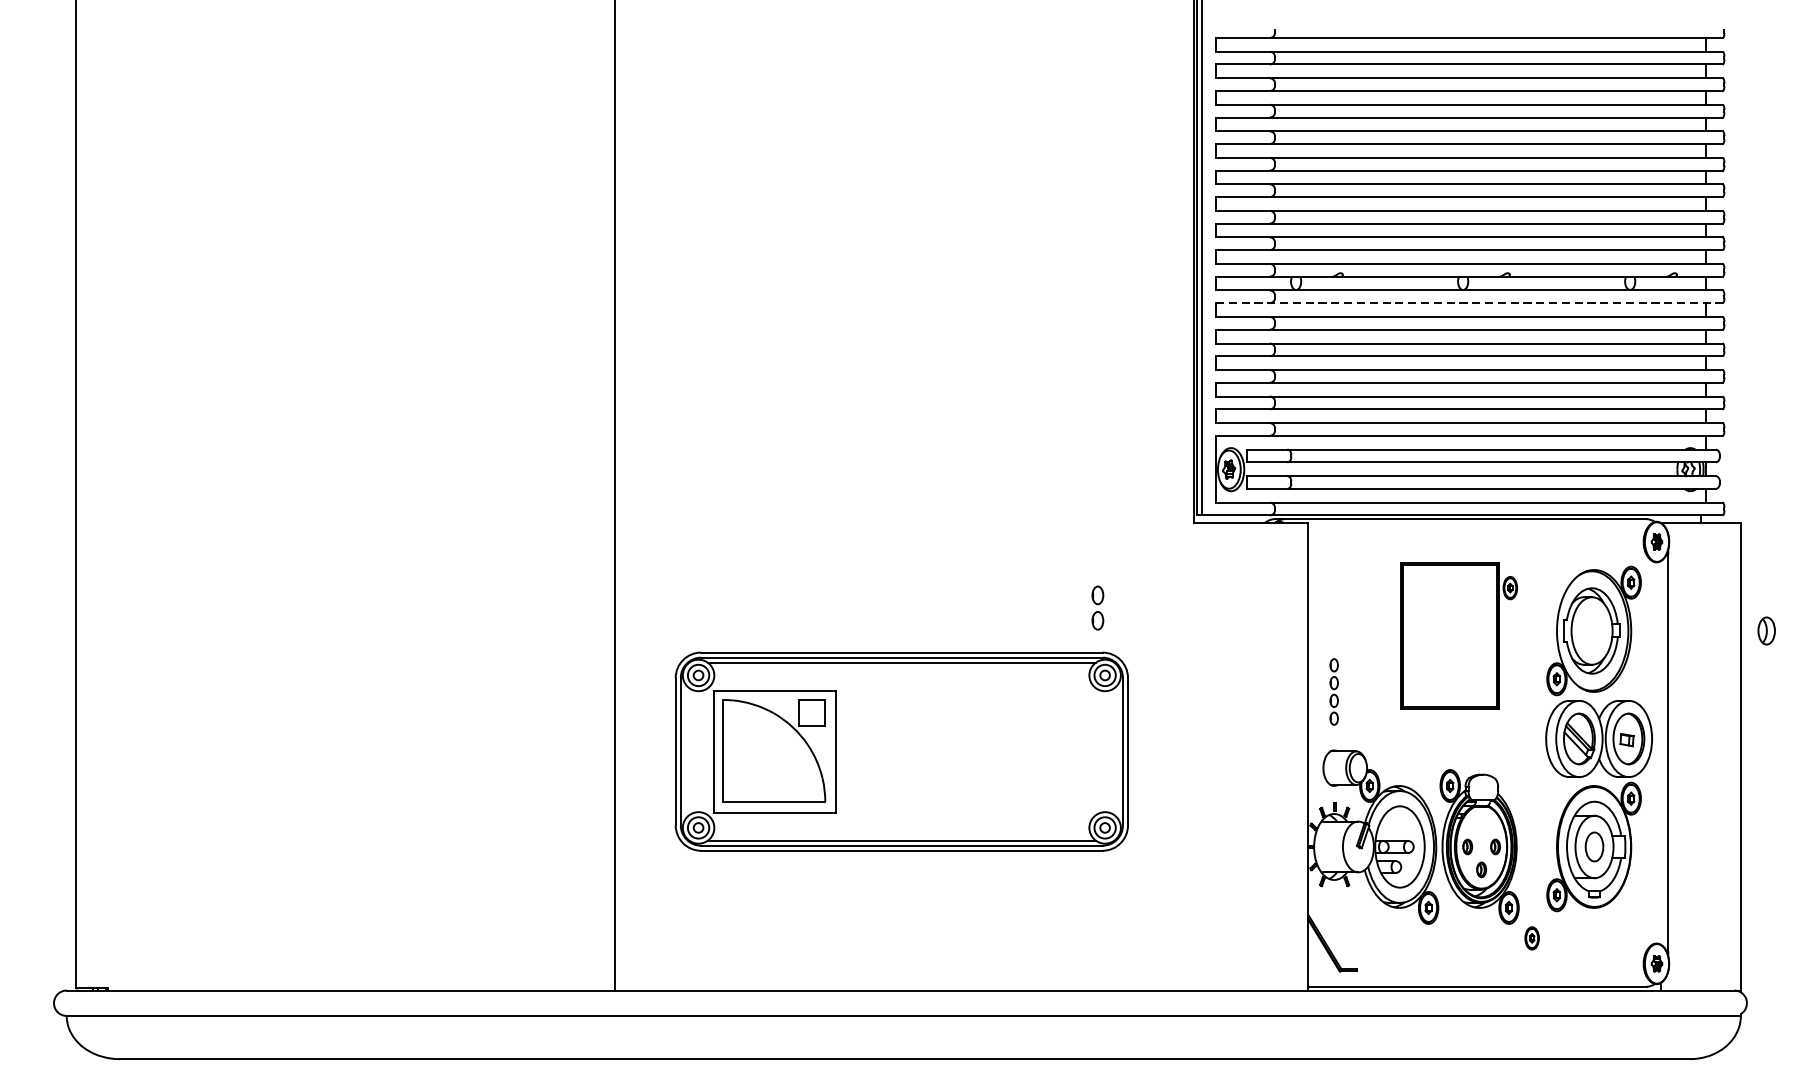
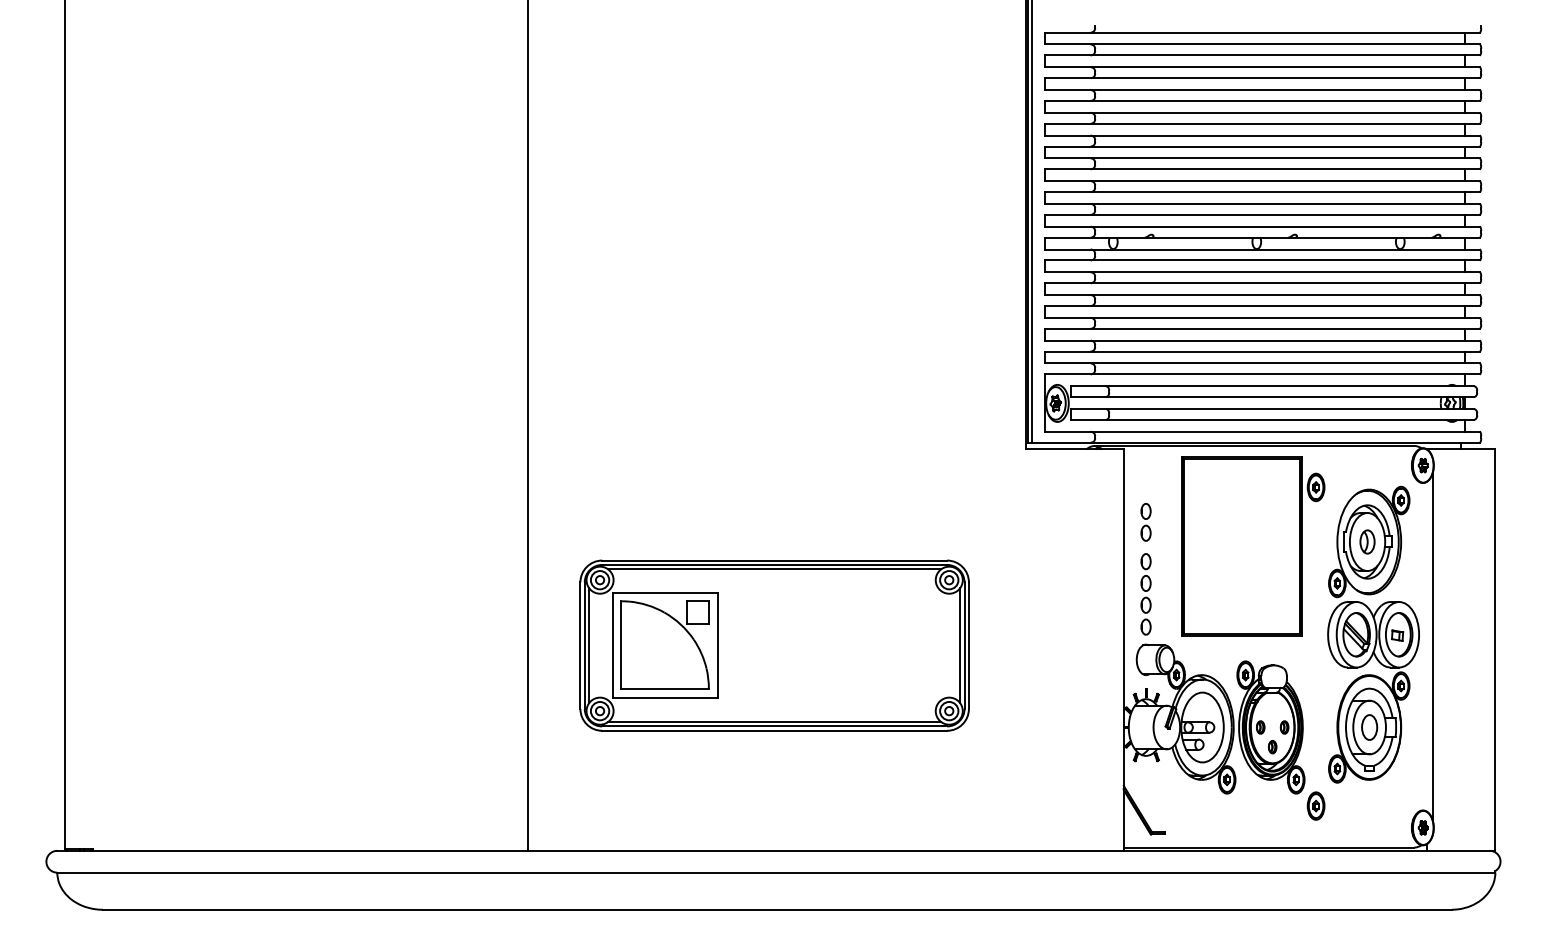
line: (1469, 303) -> (1262, 260), dashed -> solid
part: (1097, 608) -> (1145, 522), moved
part: (1766, 630) -> (1367, 541), moved
part: (1459, 636) -> (1253, 546), size x1.43
part: (1333, 692) -> (1145, 594), size x1.43
line: (686, 751) -> (589, 645), added
line: (1118, 751) -> (960, 645), added
part: (1531, 937) -> (1315, 805), size x1.43

